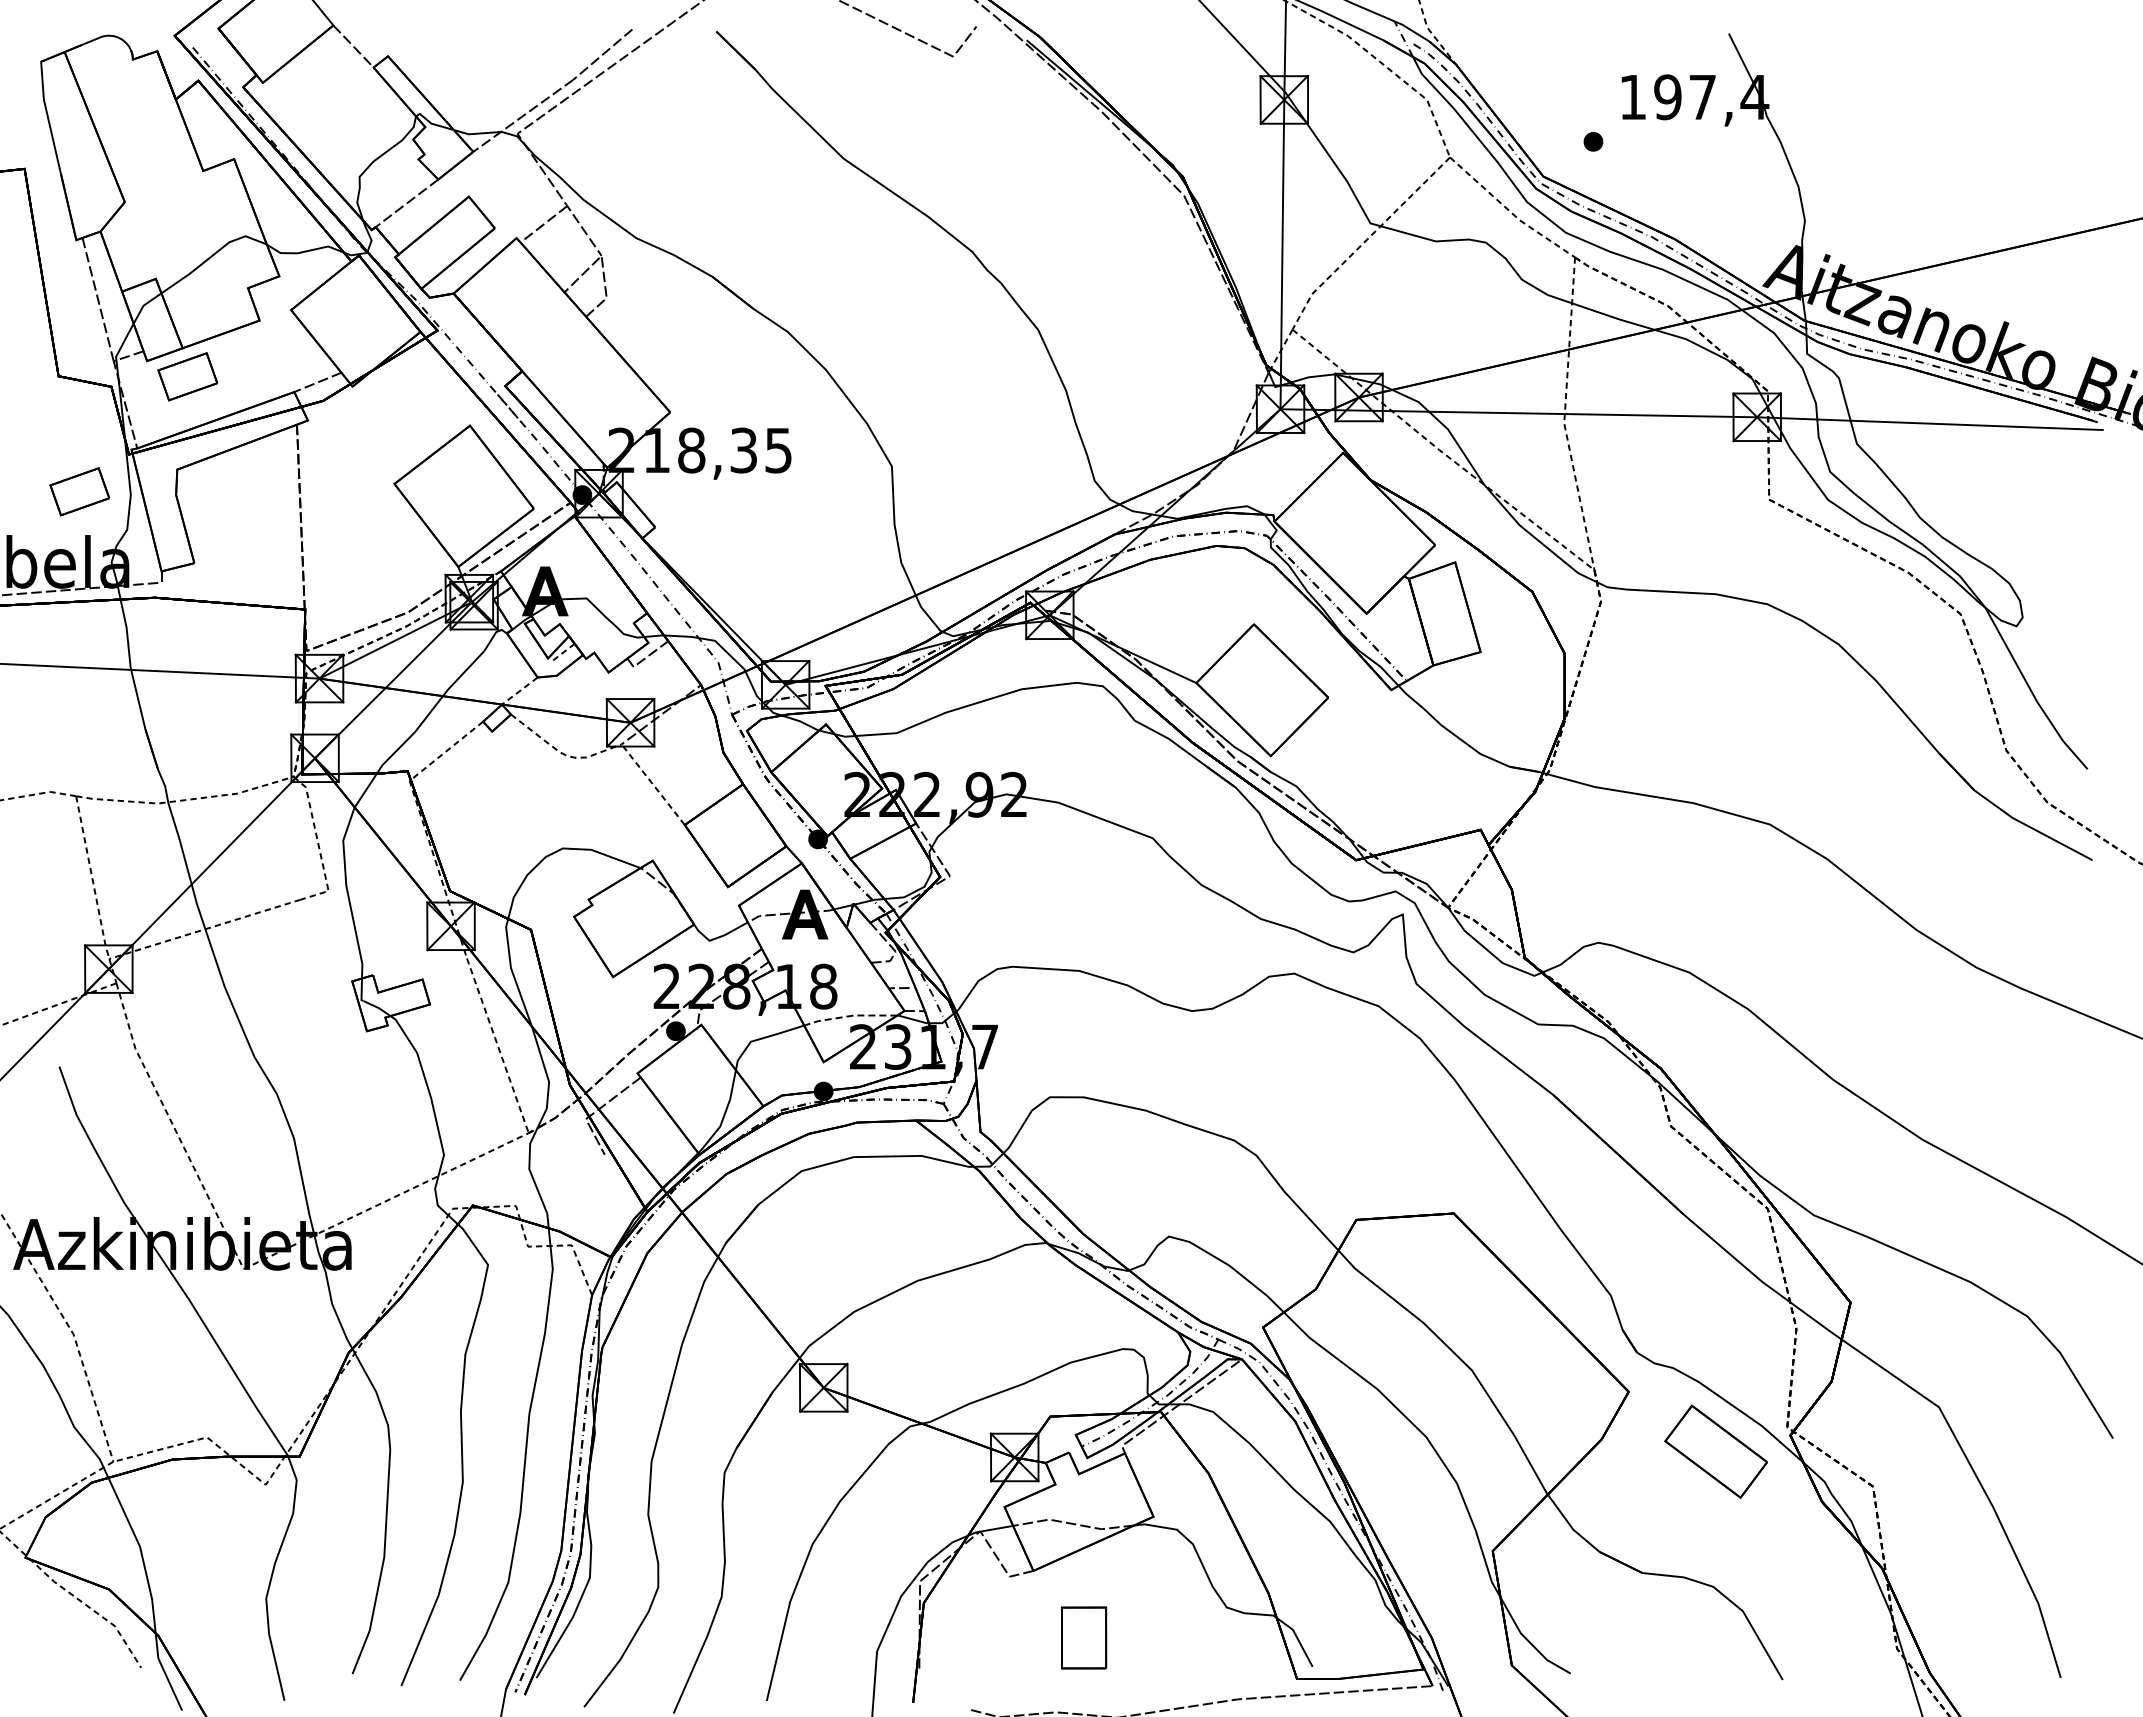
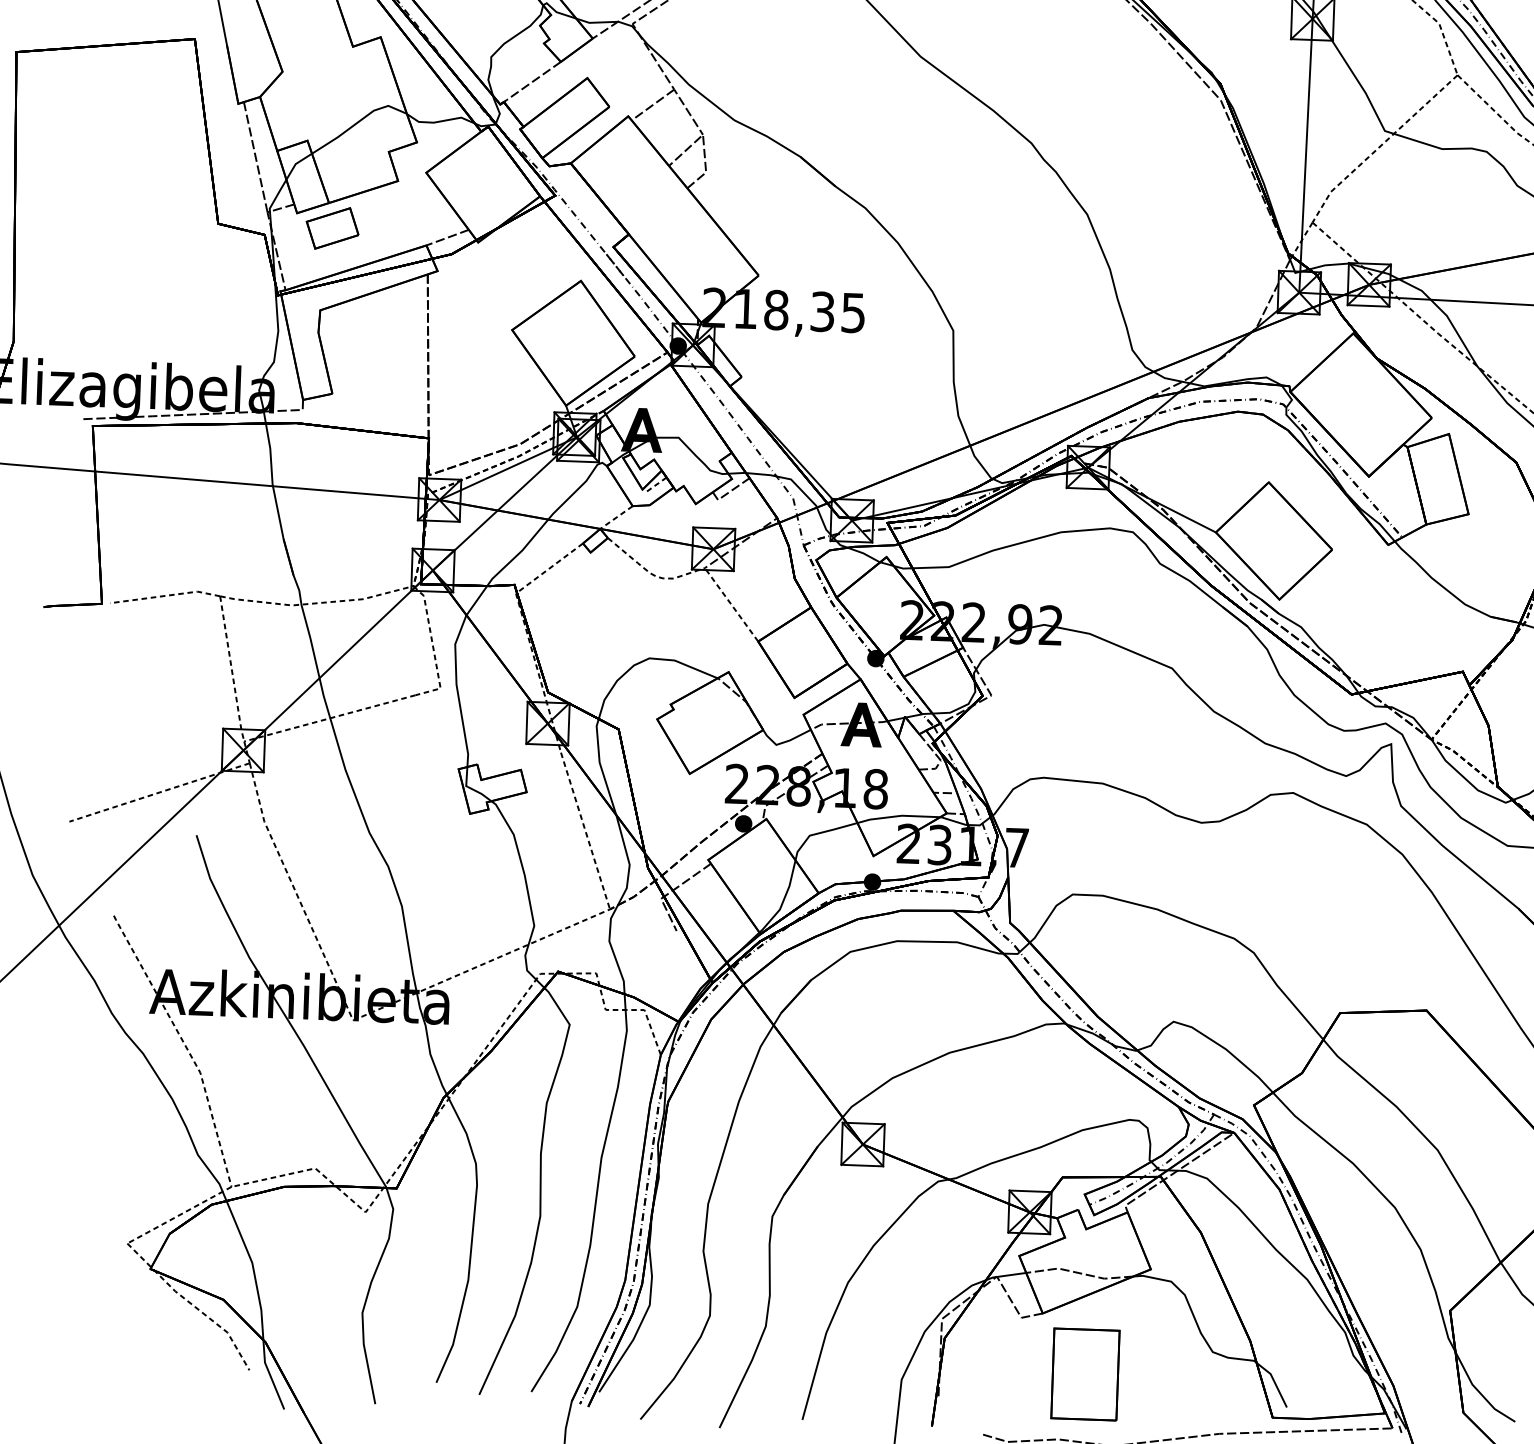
part: (79, 491) -> (232, 326), removed
line: (850, 1016) -> (898, 816), dashed -> solid
part: (1083, 1637) -> (1084, 1374), size x1.67

